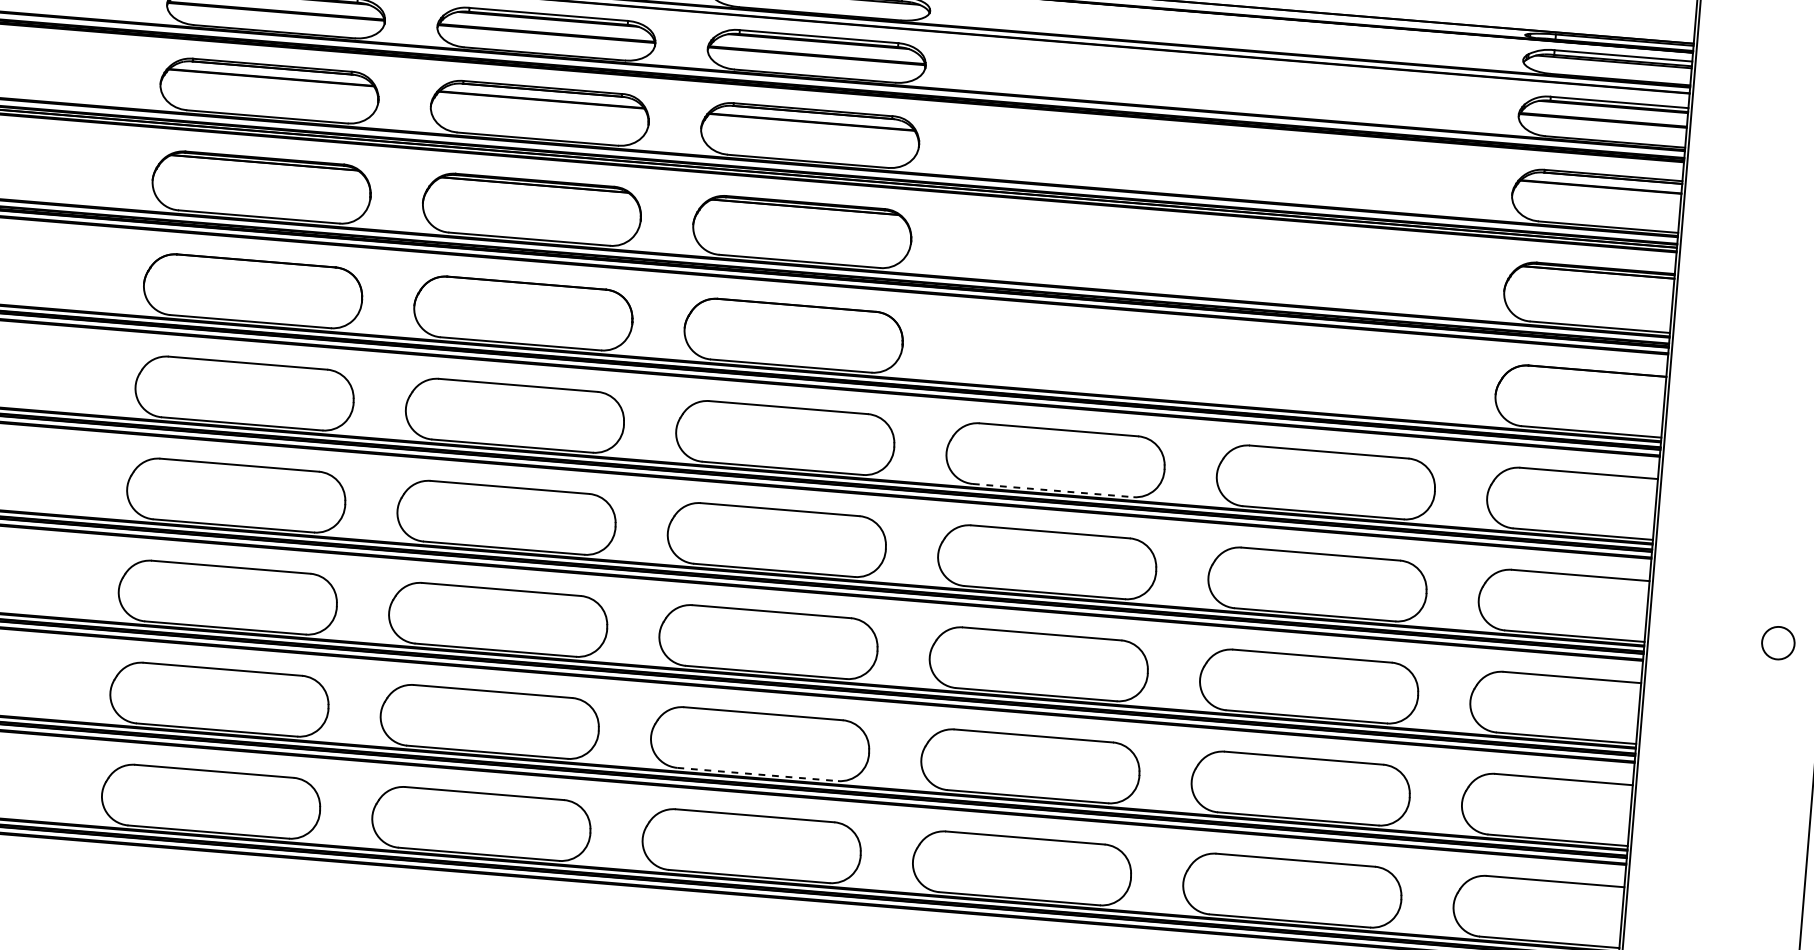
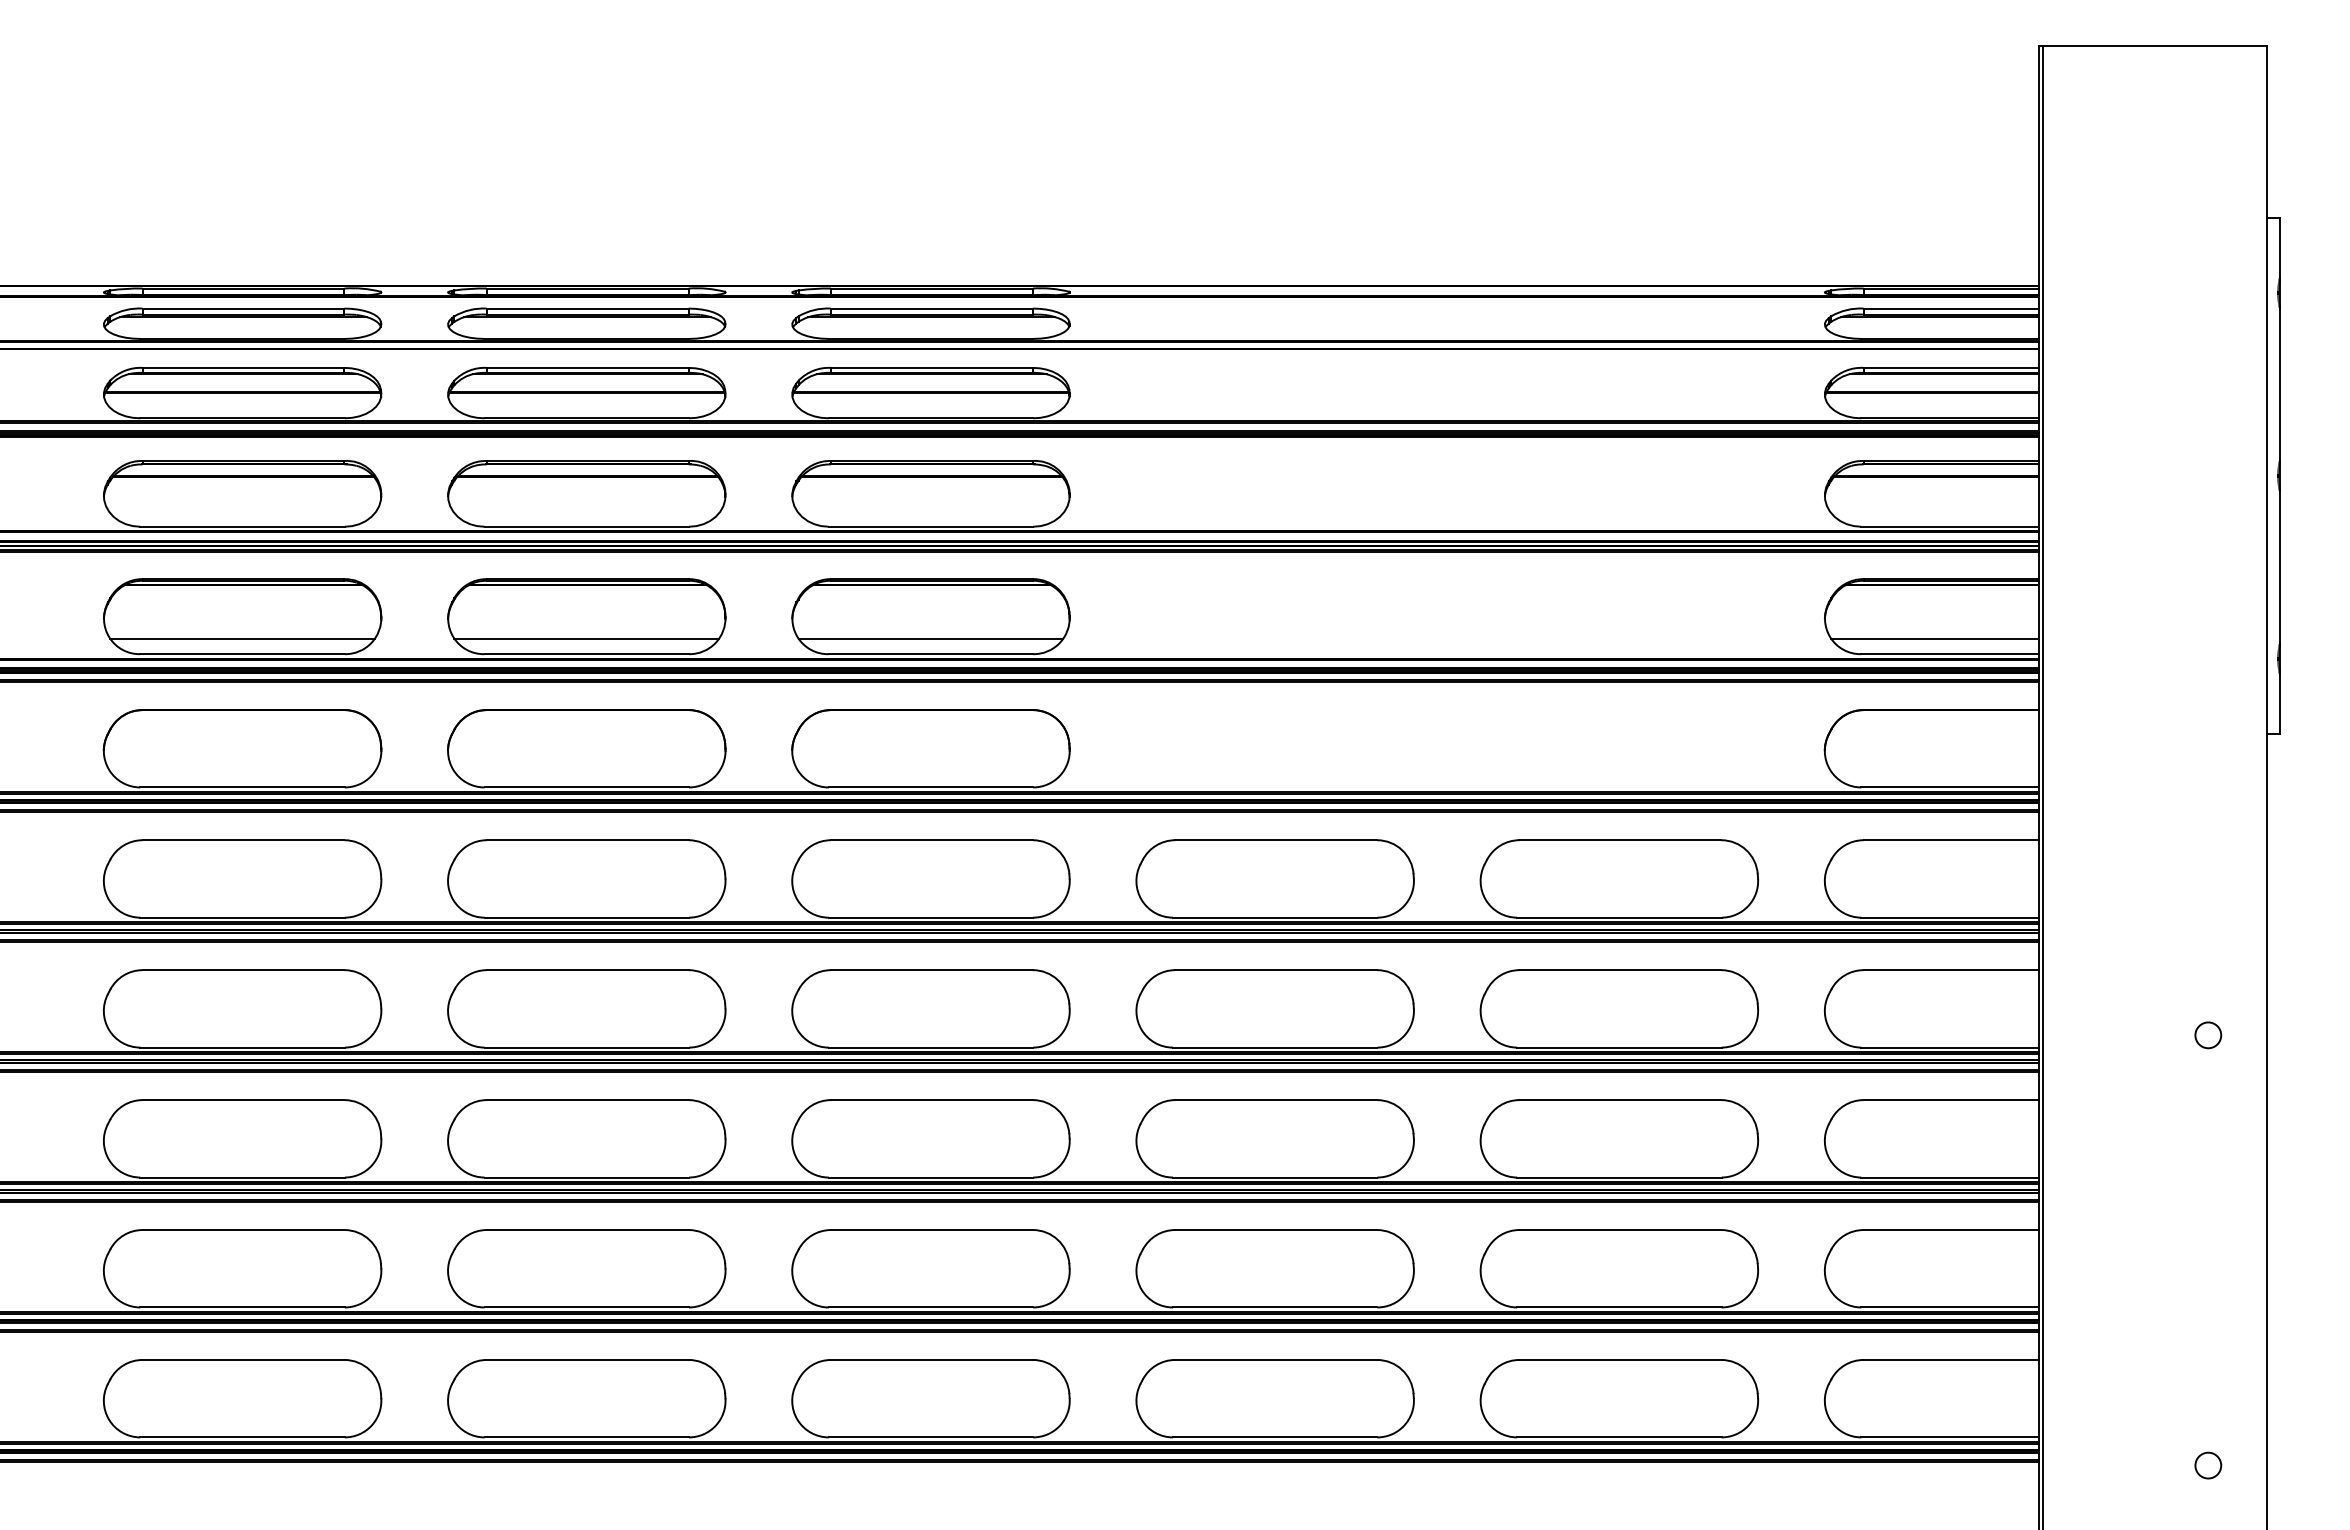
line: (260, 204) -> (242, 638), added
line: (530, 226) -> (586, 638), added
line: (800, 249) -> (930, 638), added
line: (1588, 313) -> (1934, 638), added
line: (1053, 490) -> (1275, 917), dashed -> solid
circle: (1778, 643) -> (2208, 1035), size x0.62
line: (758, 774) -> (931, 1307), dashed -> solid

